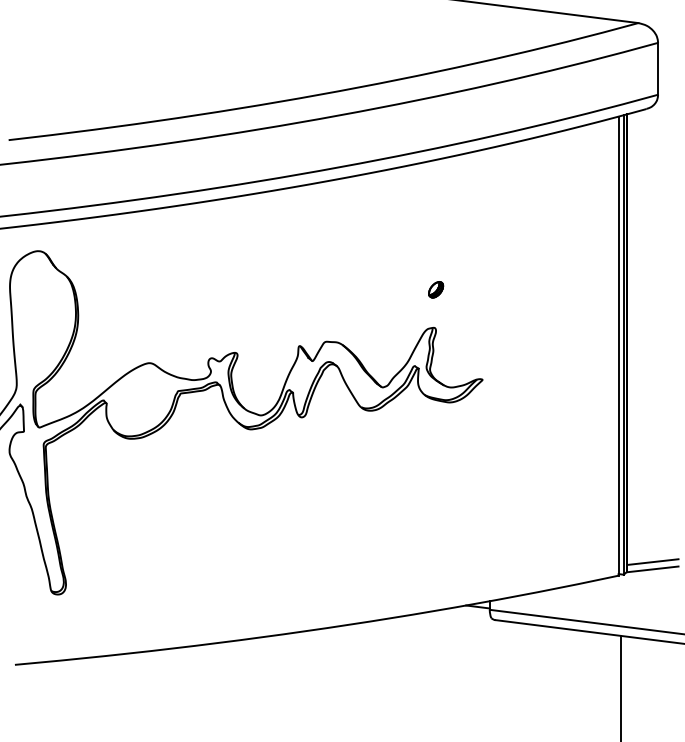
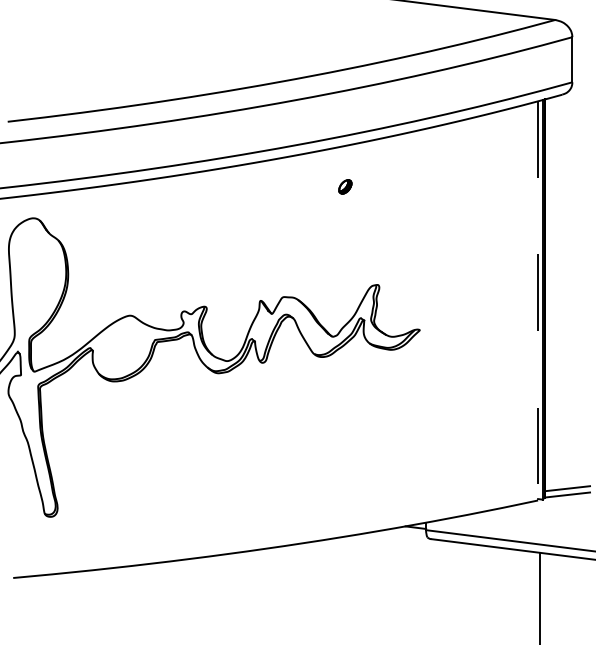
part: (436, 289) -> (345, 186), moved
line: (619, 345) -> (538, 300), solid -> dashed

